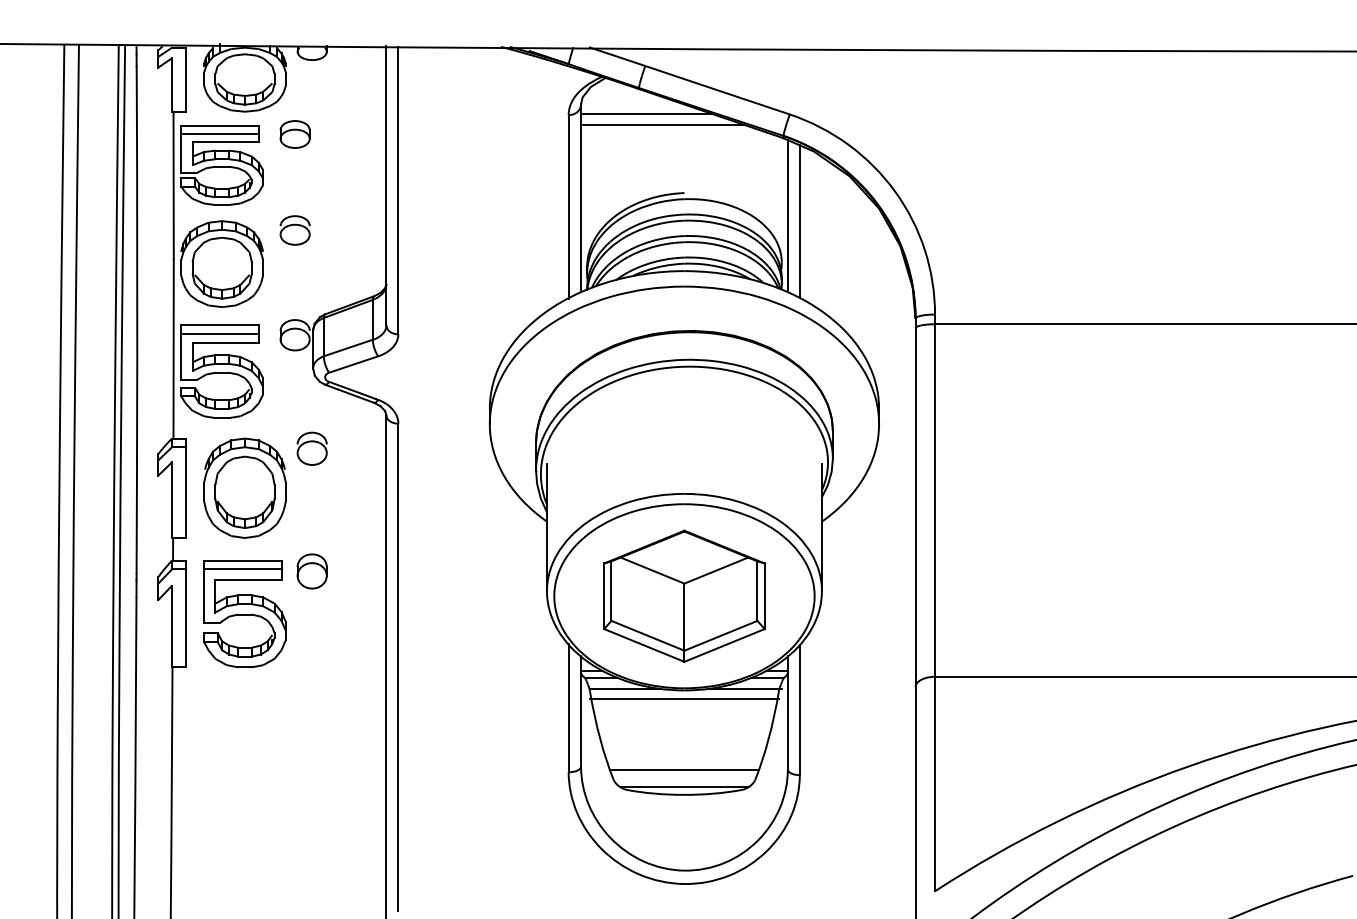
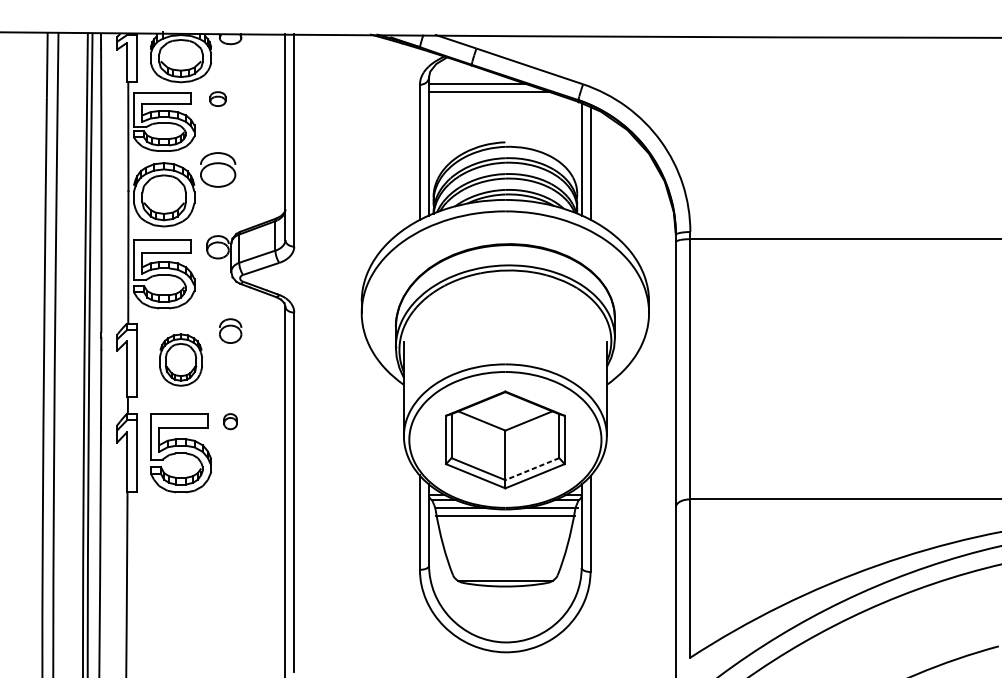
line: (219, 134) -> (162, 99), removed
part: (294, 134) -> (217, 99), size x0.7
part: (294, 230) -> (217, 169), size x1.6
line: (219, 334) -> (162, 246), removed
part: (244, 487) -> (180, 359), size x0.7
line: (242, 569) -> (179, 420), removed
part: (311, 571) -> (230, 421), size x0.6
line: (720, 636) -> (532, 469), solid -> dashed
line: (684, 769) -> (505, 567), removed

